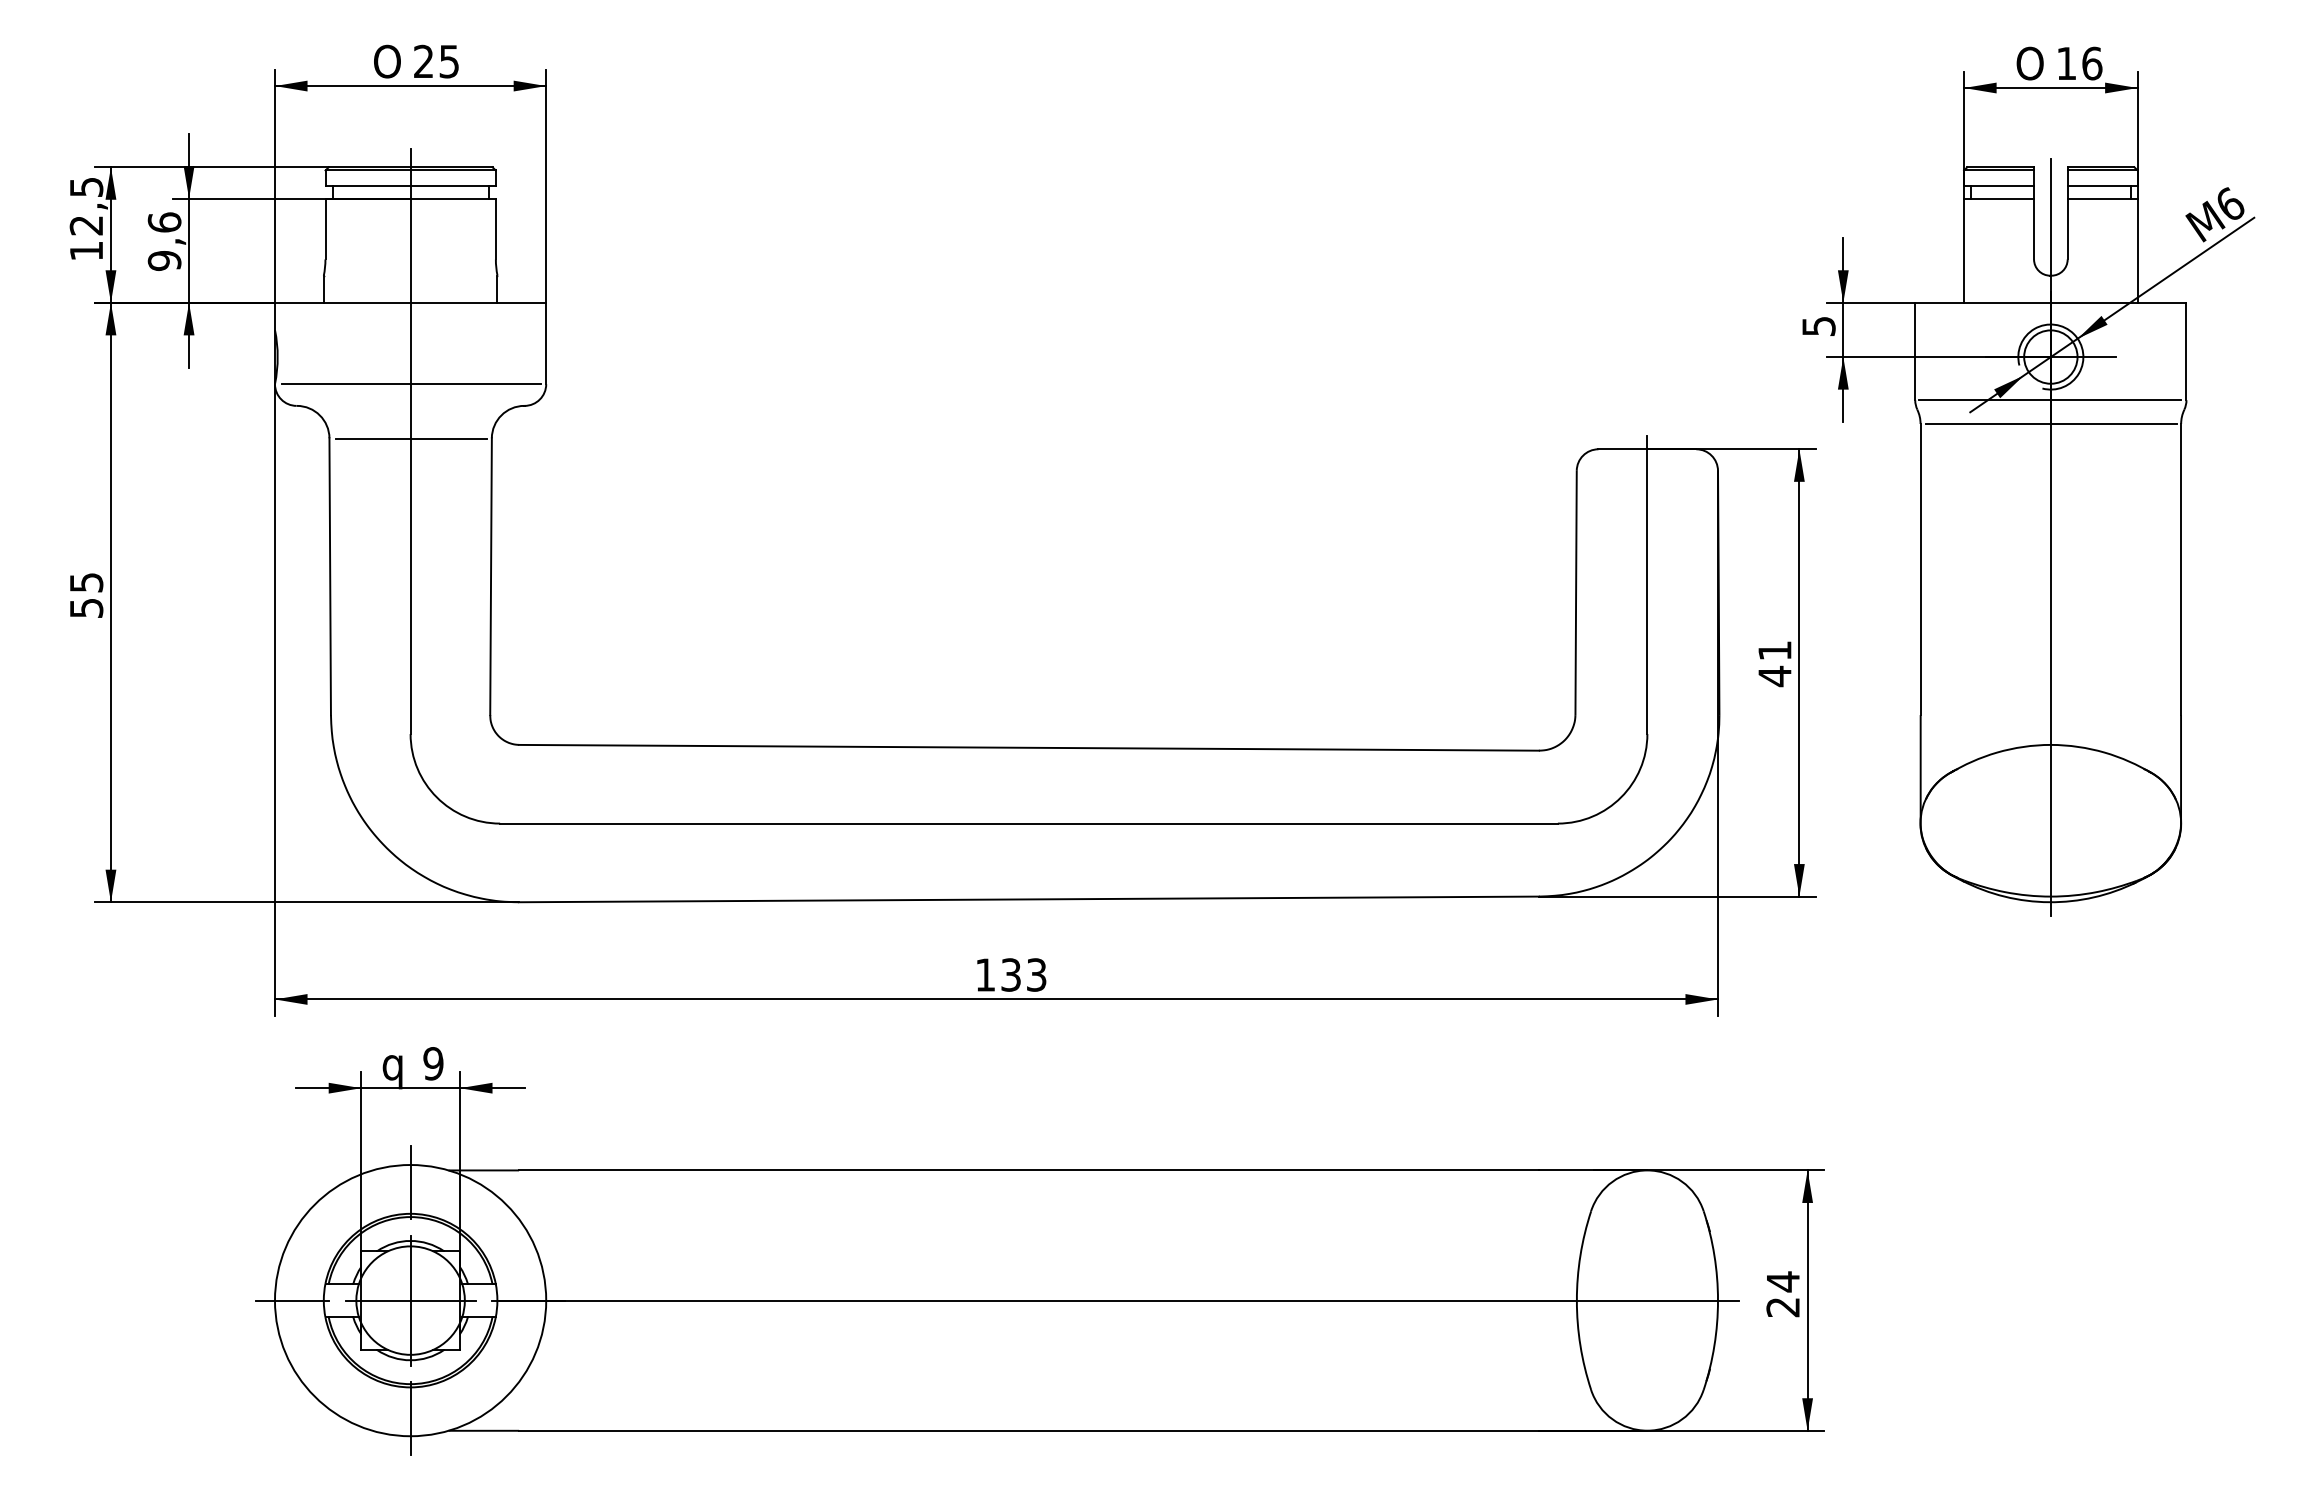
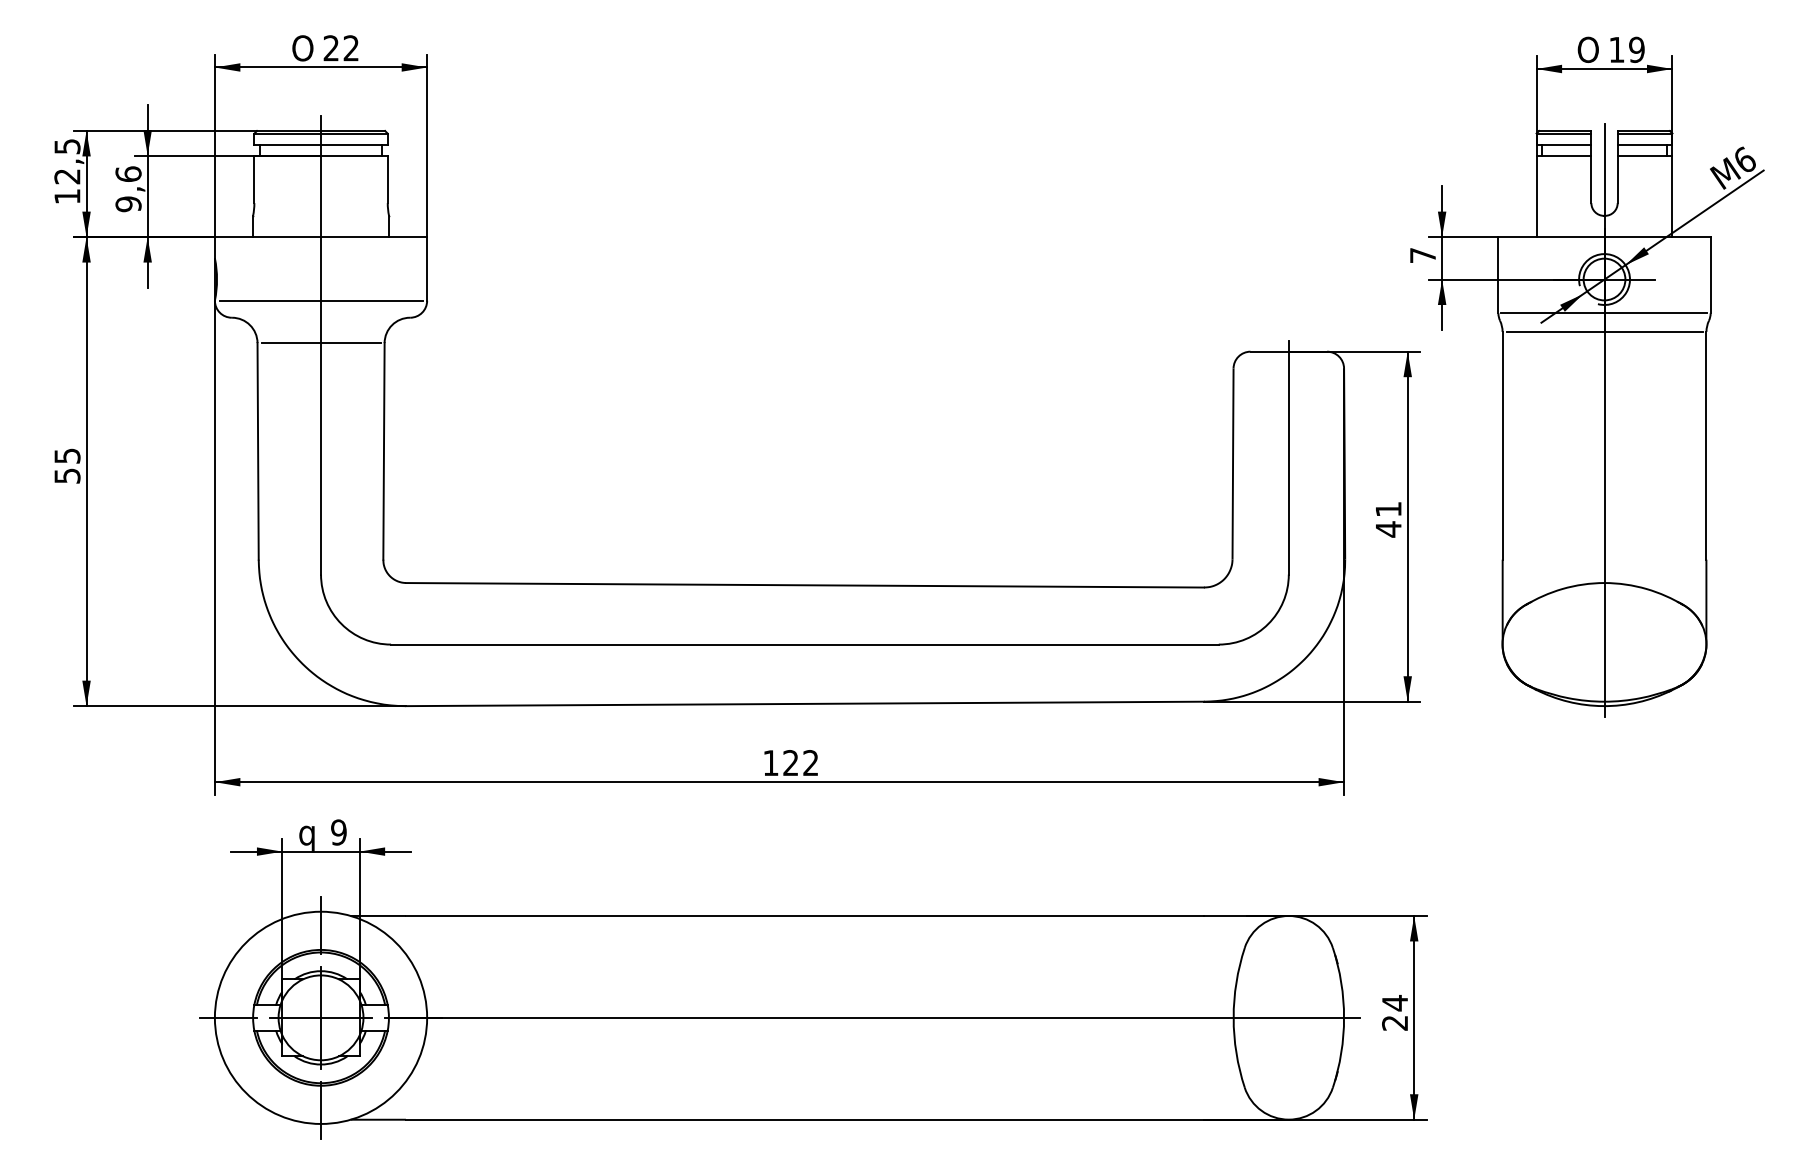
text: (448, 61) -> (350, 48), 25 -> 22
text: (2092, 63) -> (1637, 49), 16 -> 19
text: (1818, 326) -> (1422, 255), 5 -> 7
text: (1023, 974) -> (800, 762), 133 -> 122

